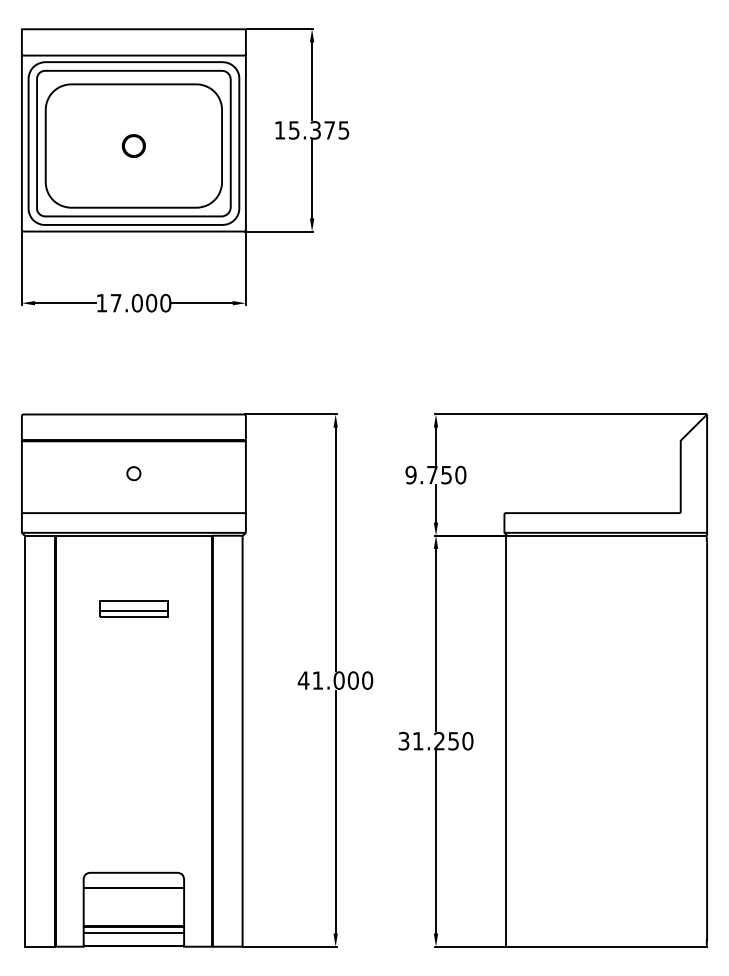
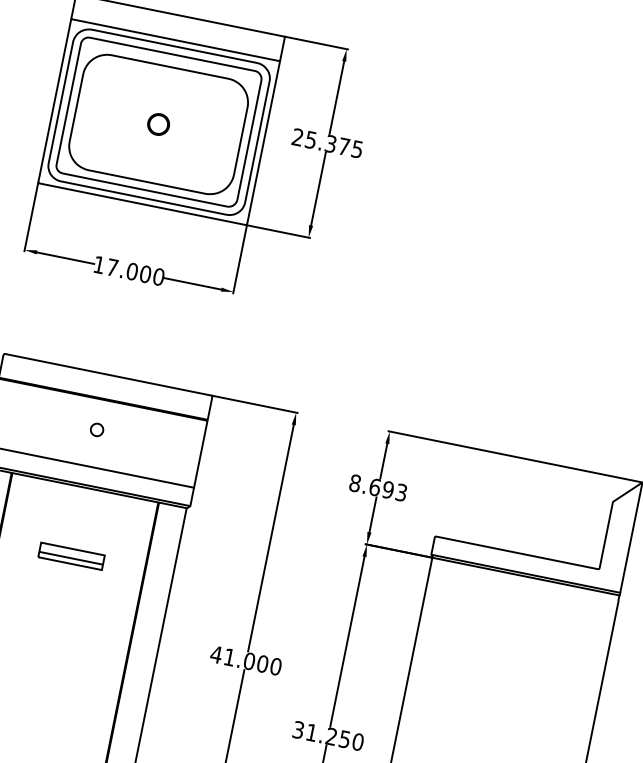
text: (279, 130) -> (297, 137), 15.375 -> 25.375
text: (435, 474) -> (378, 487), 9.750 -> 8.693

